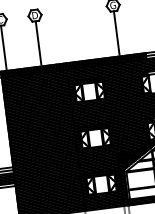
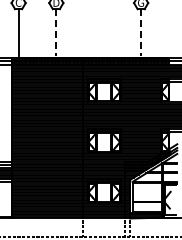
line: (117, 32) -> (141, 32), solid -> dashed
line: (38, 42) -> (56, 32), solid -> dashed

